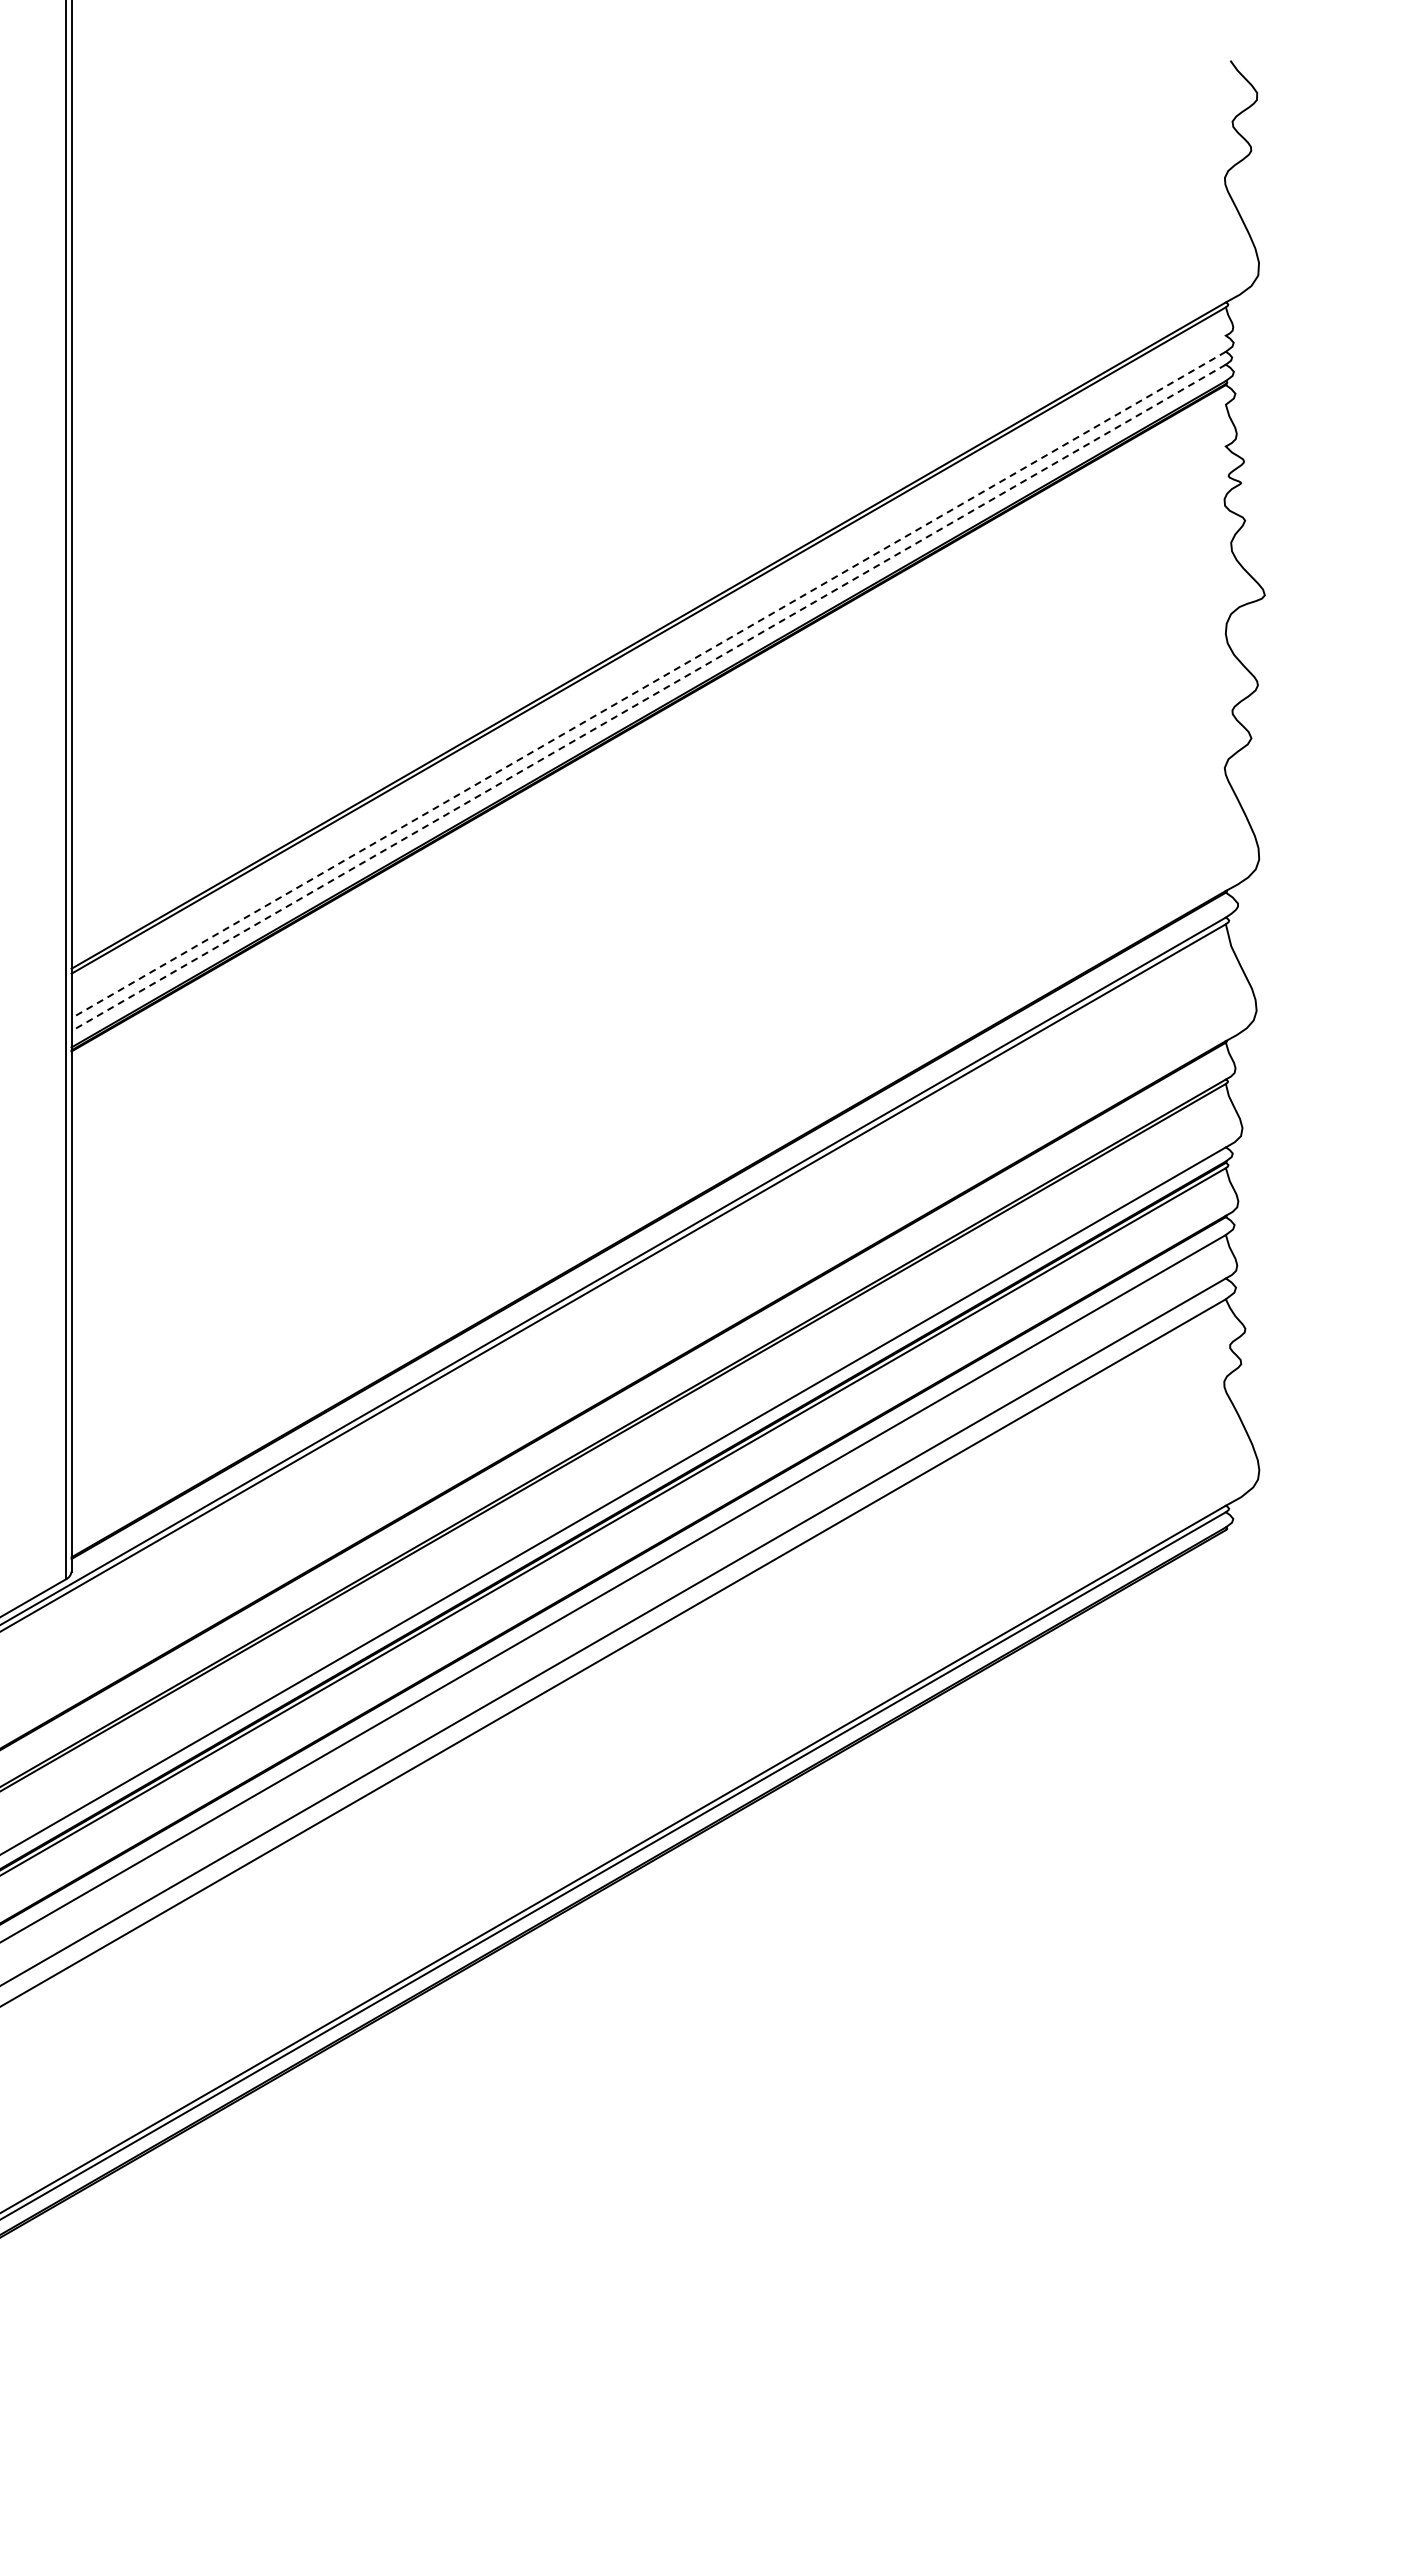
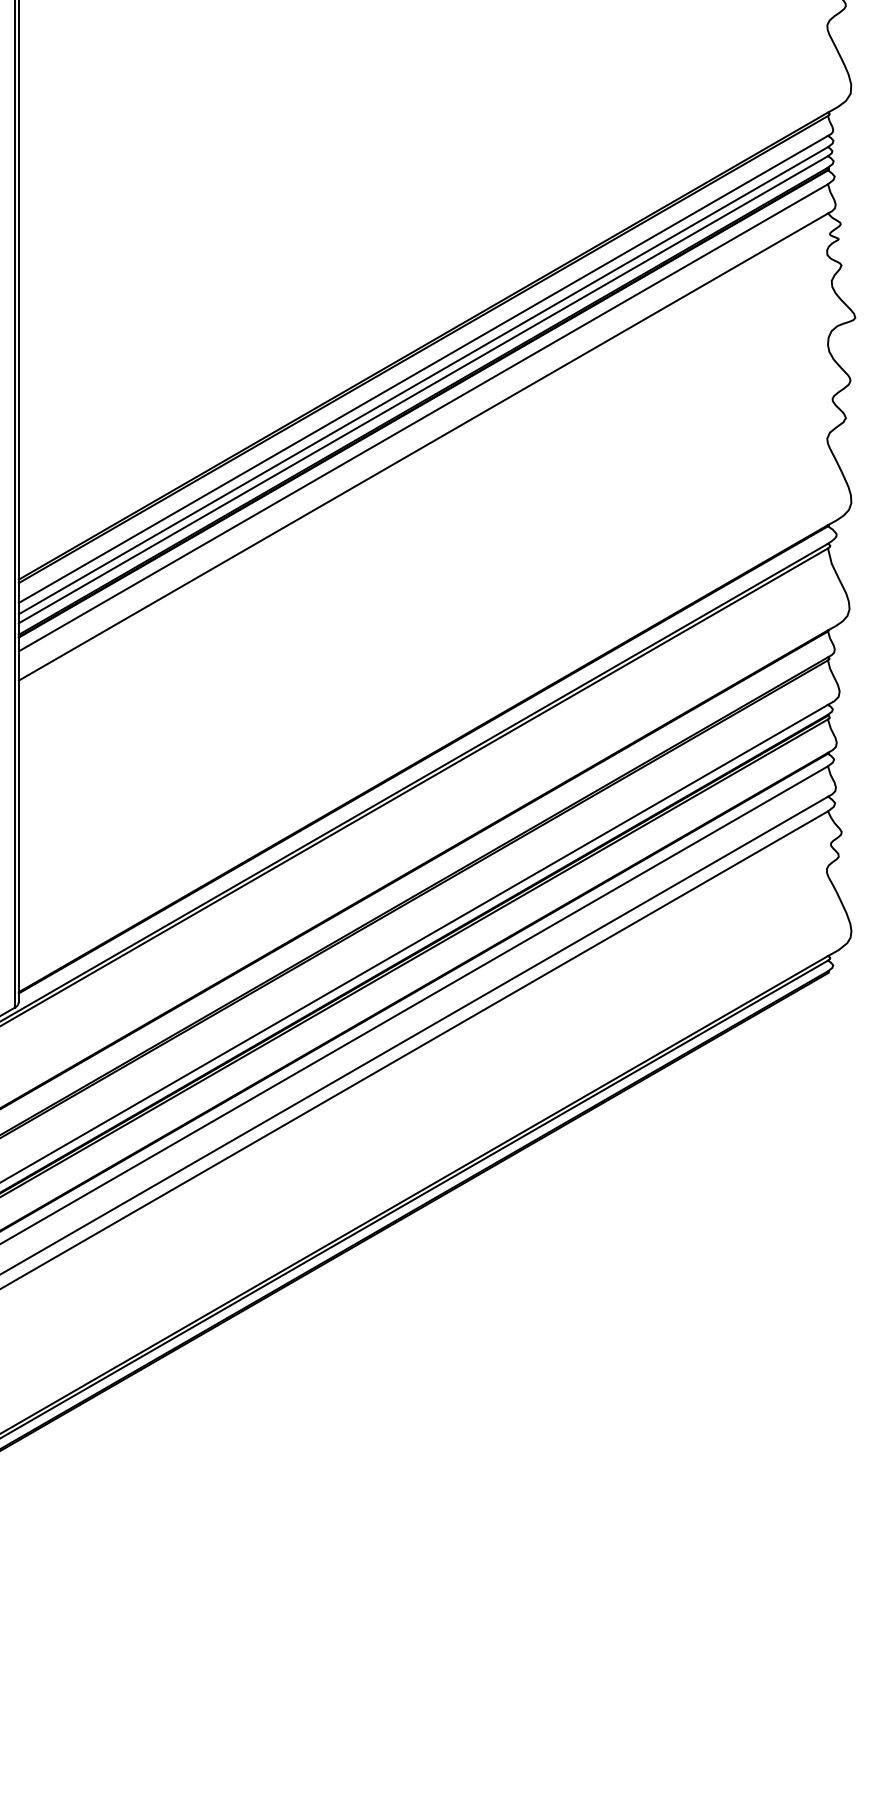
line: (648, 668) -> (423, 369), added
line: (648, 685) -> (423, 381), dashed -> solid
line: (648, 698) -> (423, 390), dashed -> solid
line: (648, 737) -> (423, 417), added
line: (648, 779) -> (423, 446), added

